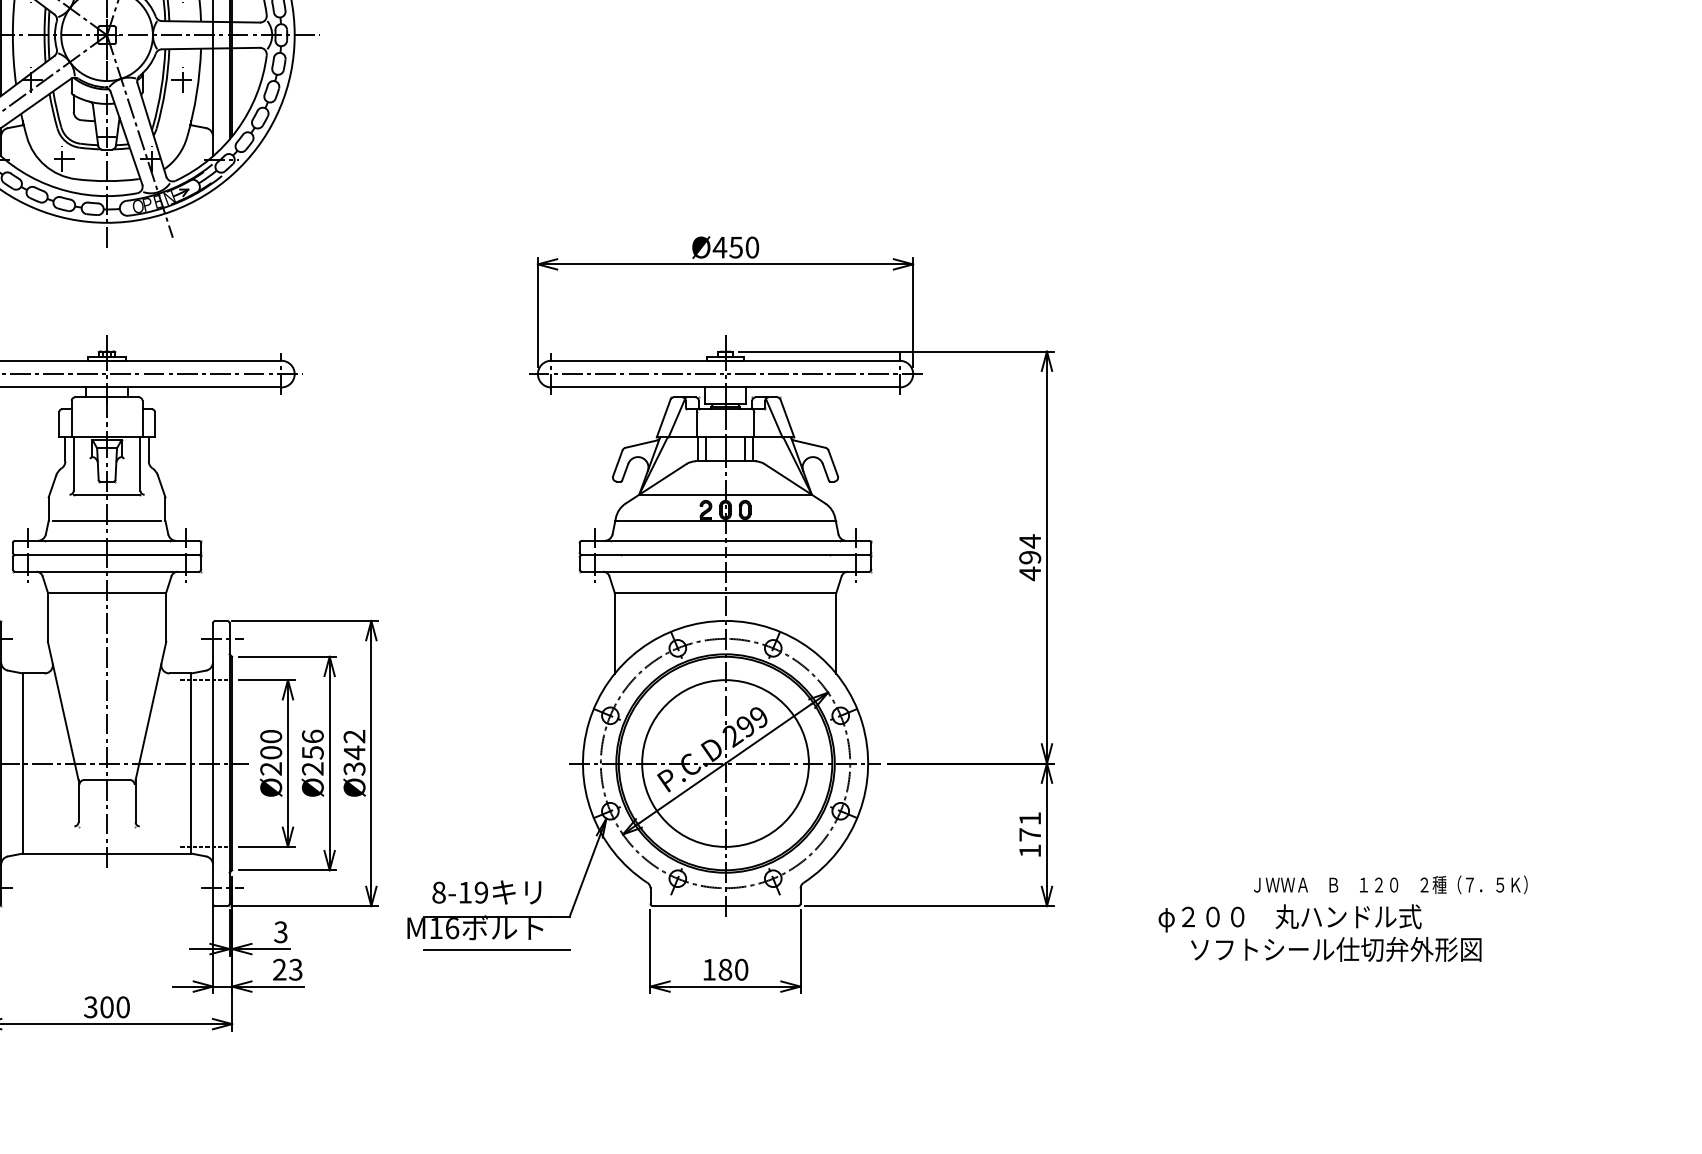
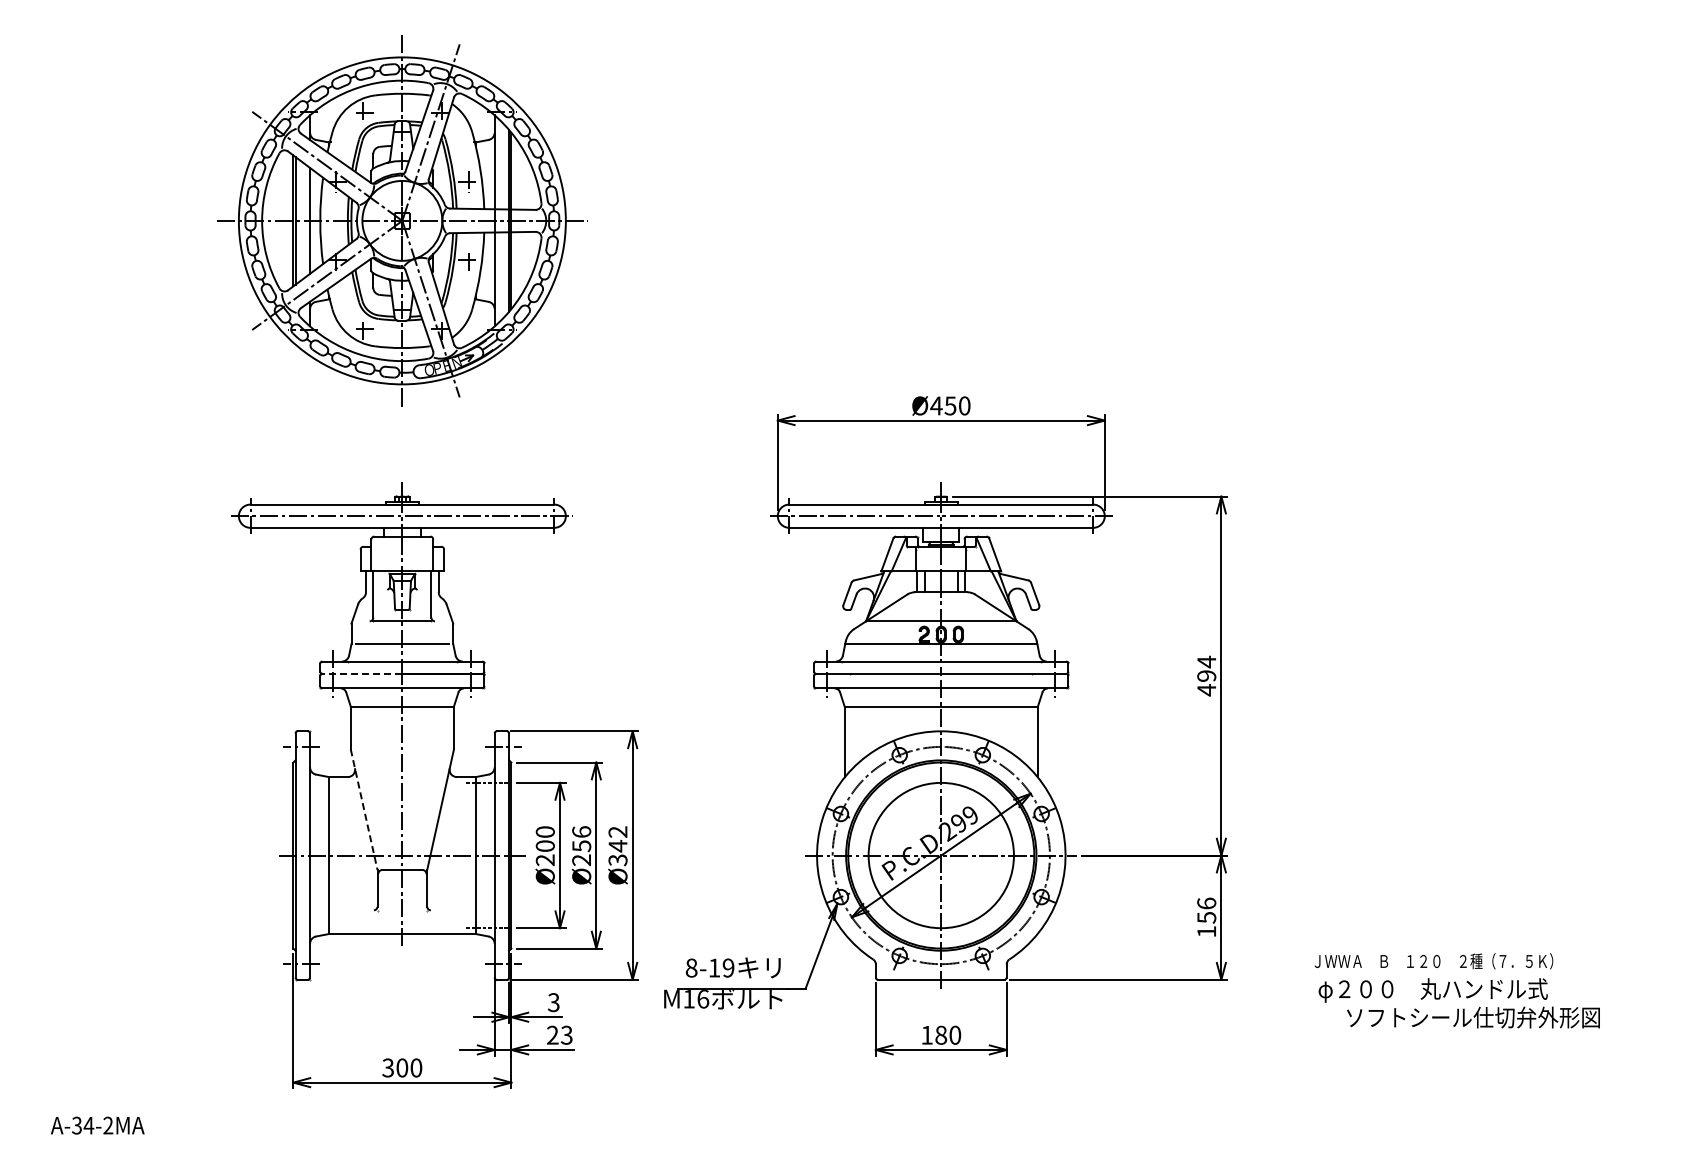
line: (61, 554) -> (362, 673), solid -> dashed
line: (63, 710) -> (364, 809), solid -> dashed
text: (1029, 826) -> (1206, 910), 171 -> 156
text: (1390, 885) -> (1433, 961), moved
line: (496, 949) -> (741, 1017), removed

